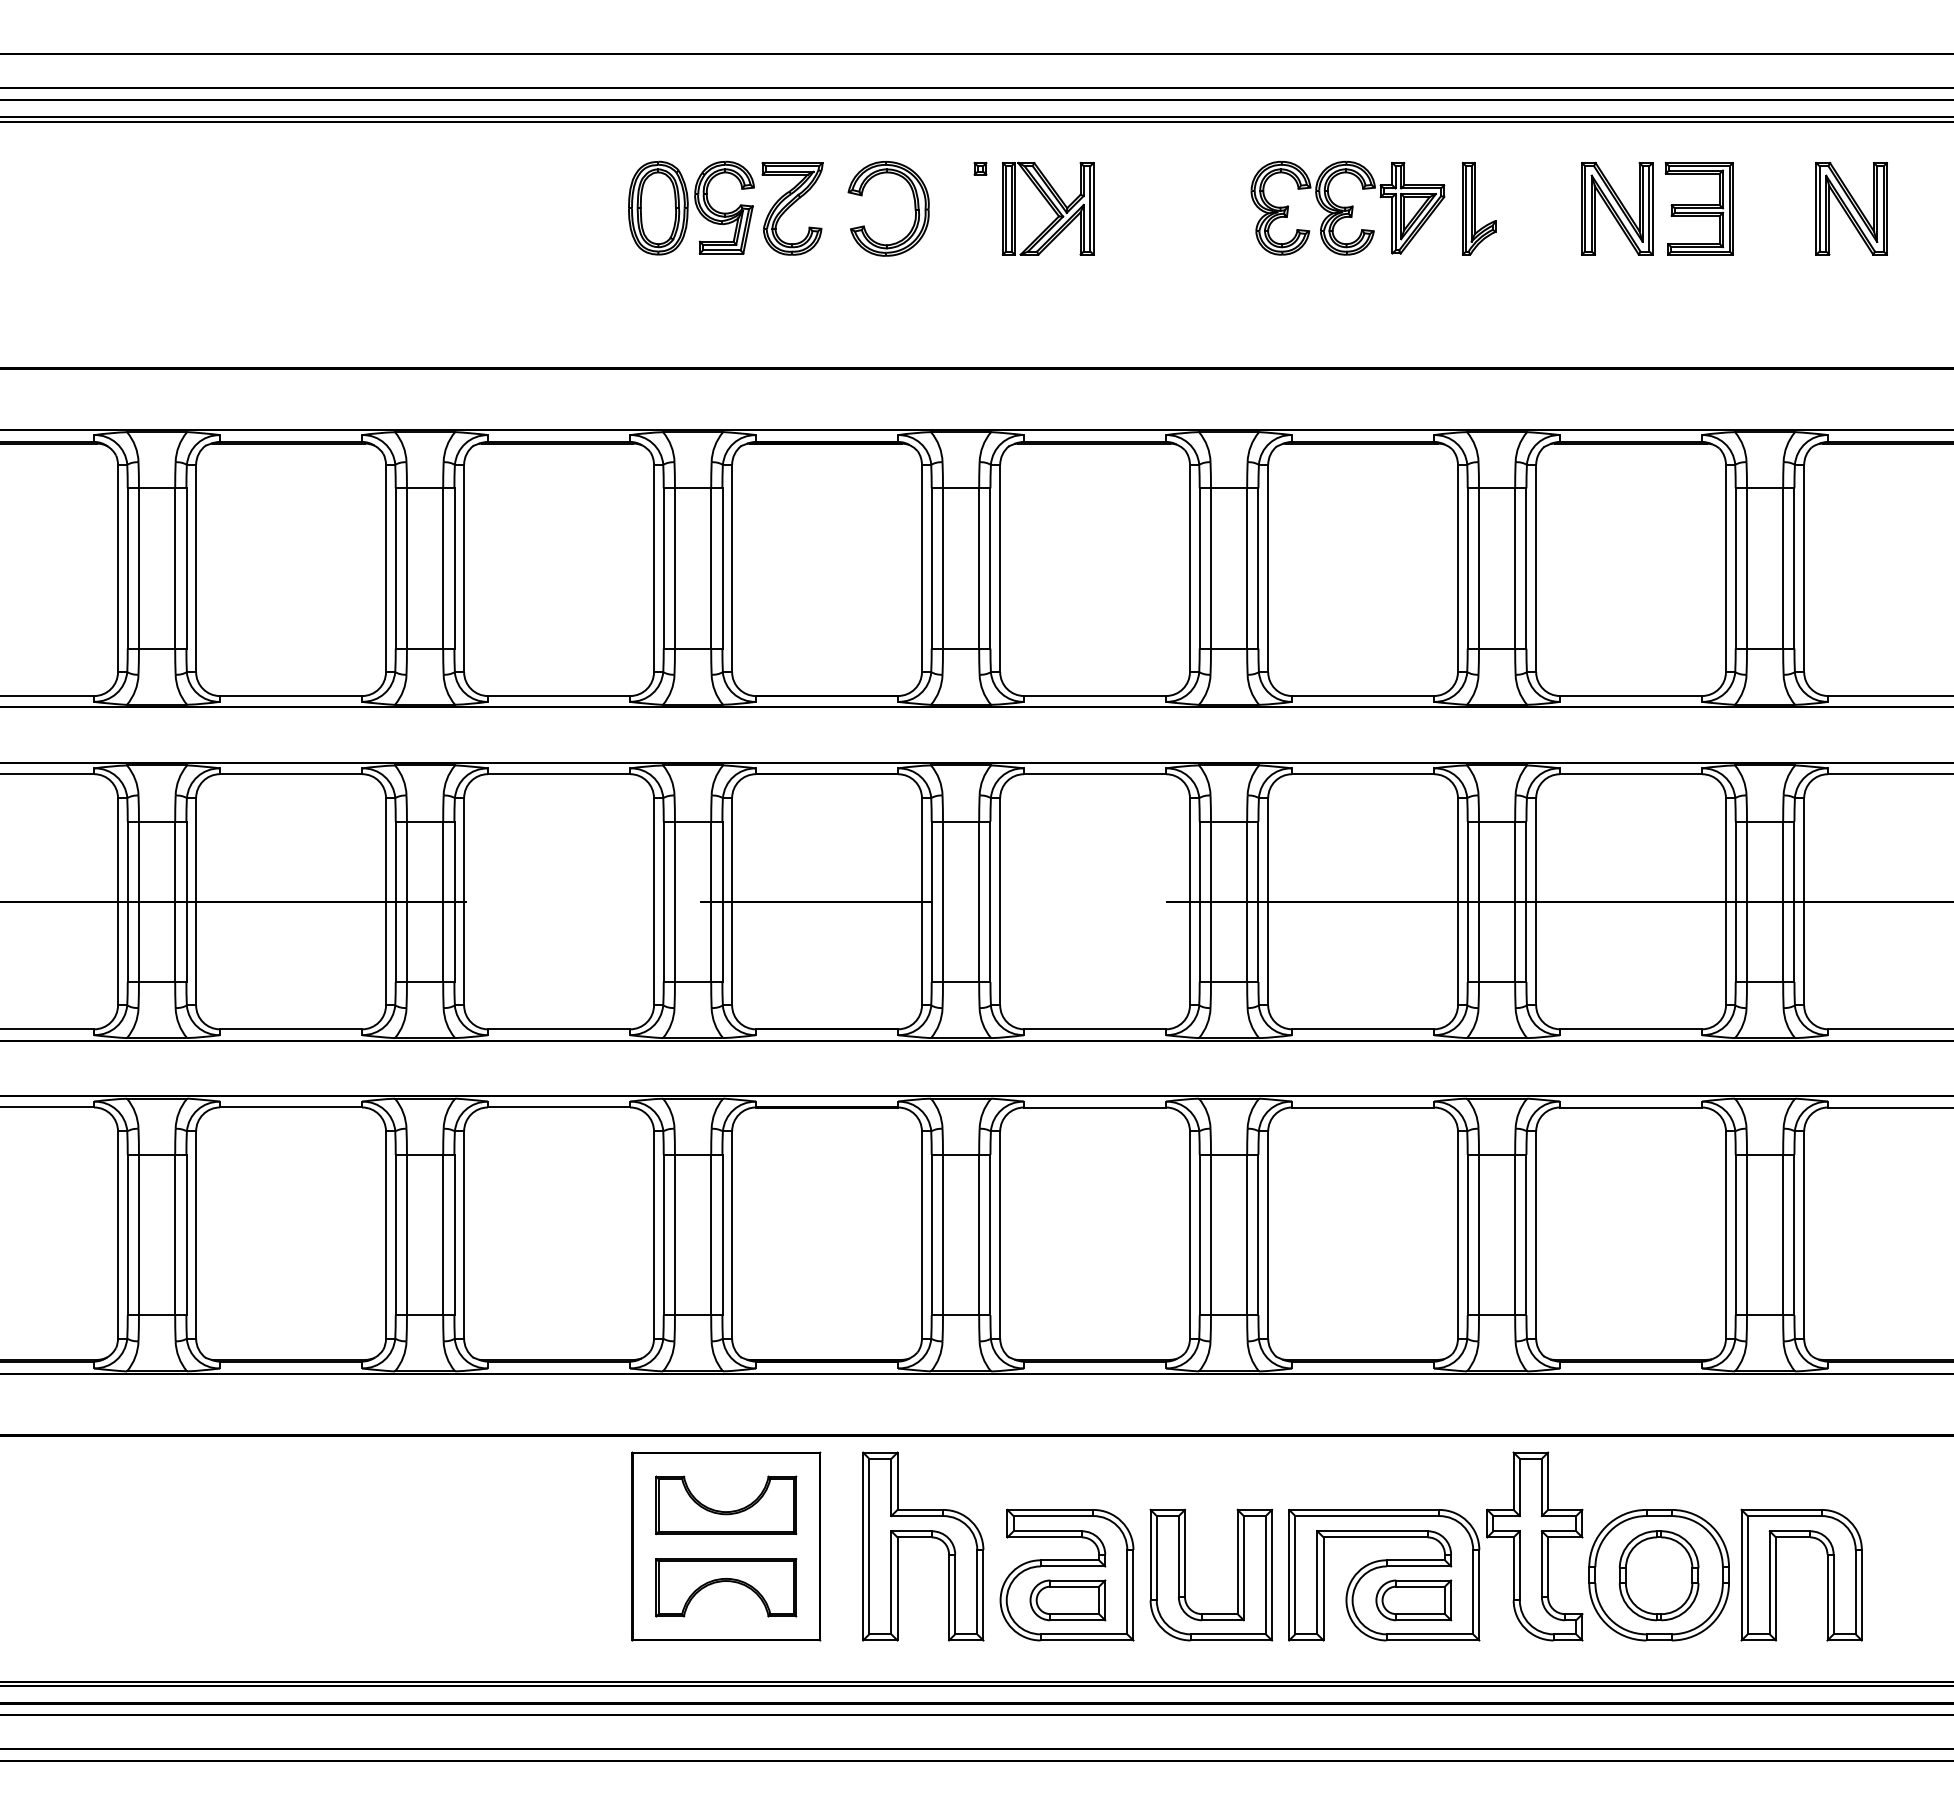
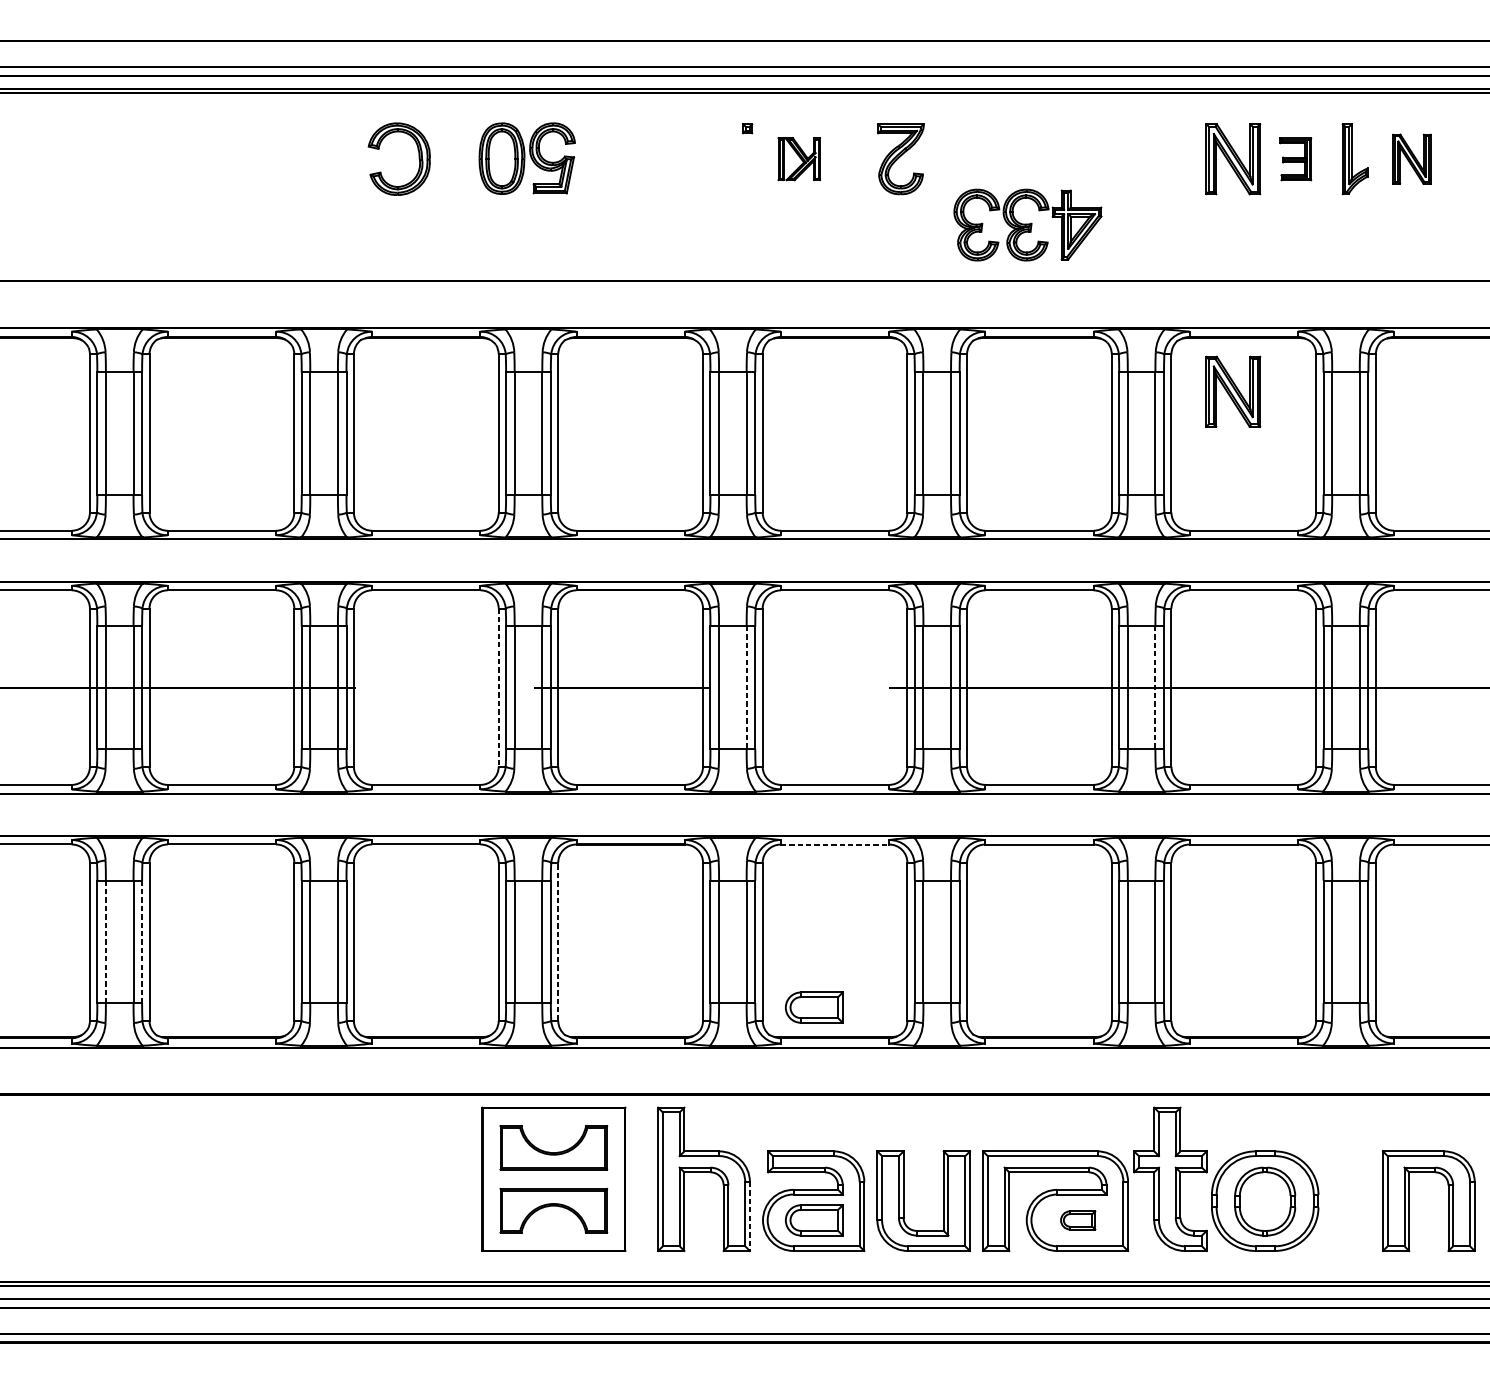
part: (792, 208) -> (900, 158), moved
part: (914, 208) -> (418, 158), moved
part: (1047, 208) -> (798, 158), size x0.6
part: (1347, 208) -> (1027, 225), moved
part: (1478, 208) -> (1354, 158), moved
part: (1698, 208) -> (1295, 158), size x0.6
part: (1851, 208) -> (1411, 158), size x0.7
part: (1617, 513) -> (1233, 391), added
line: (654, 901) -> (499, 687), solid -> dashed
line: (979, 901) -> (746, 687), solid -> dashed
line: (1515, 901) -> (1155, 687), solid -> dashed
line: (1095, 1107) -> (835, 844), solid -> dashed
line: (138, 1235) -> (105, 942), solid -> dashed
line: (186, 1235) -> (142, 942), solid -> dashed
line: (732, 1235) -> (558, 942), solid -> dashed
part: (1067, 1321) -> (814, 1007), added
part: (1776, 1574) -> (1409, 1200), moved
line: (983, 1595) -> (749, 1216), solid -> dashed
part: (1413, 1600) -> (1077, 1220), size x0.6

